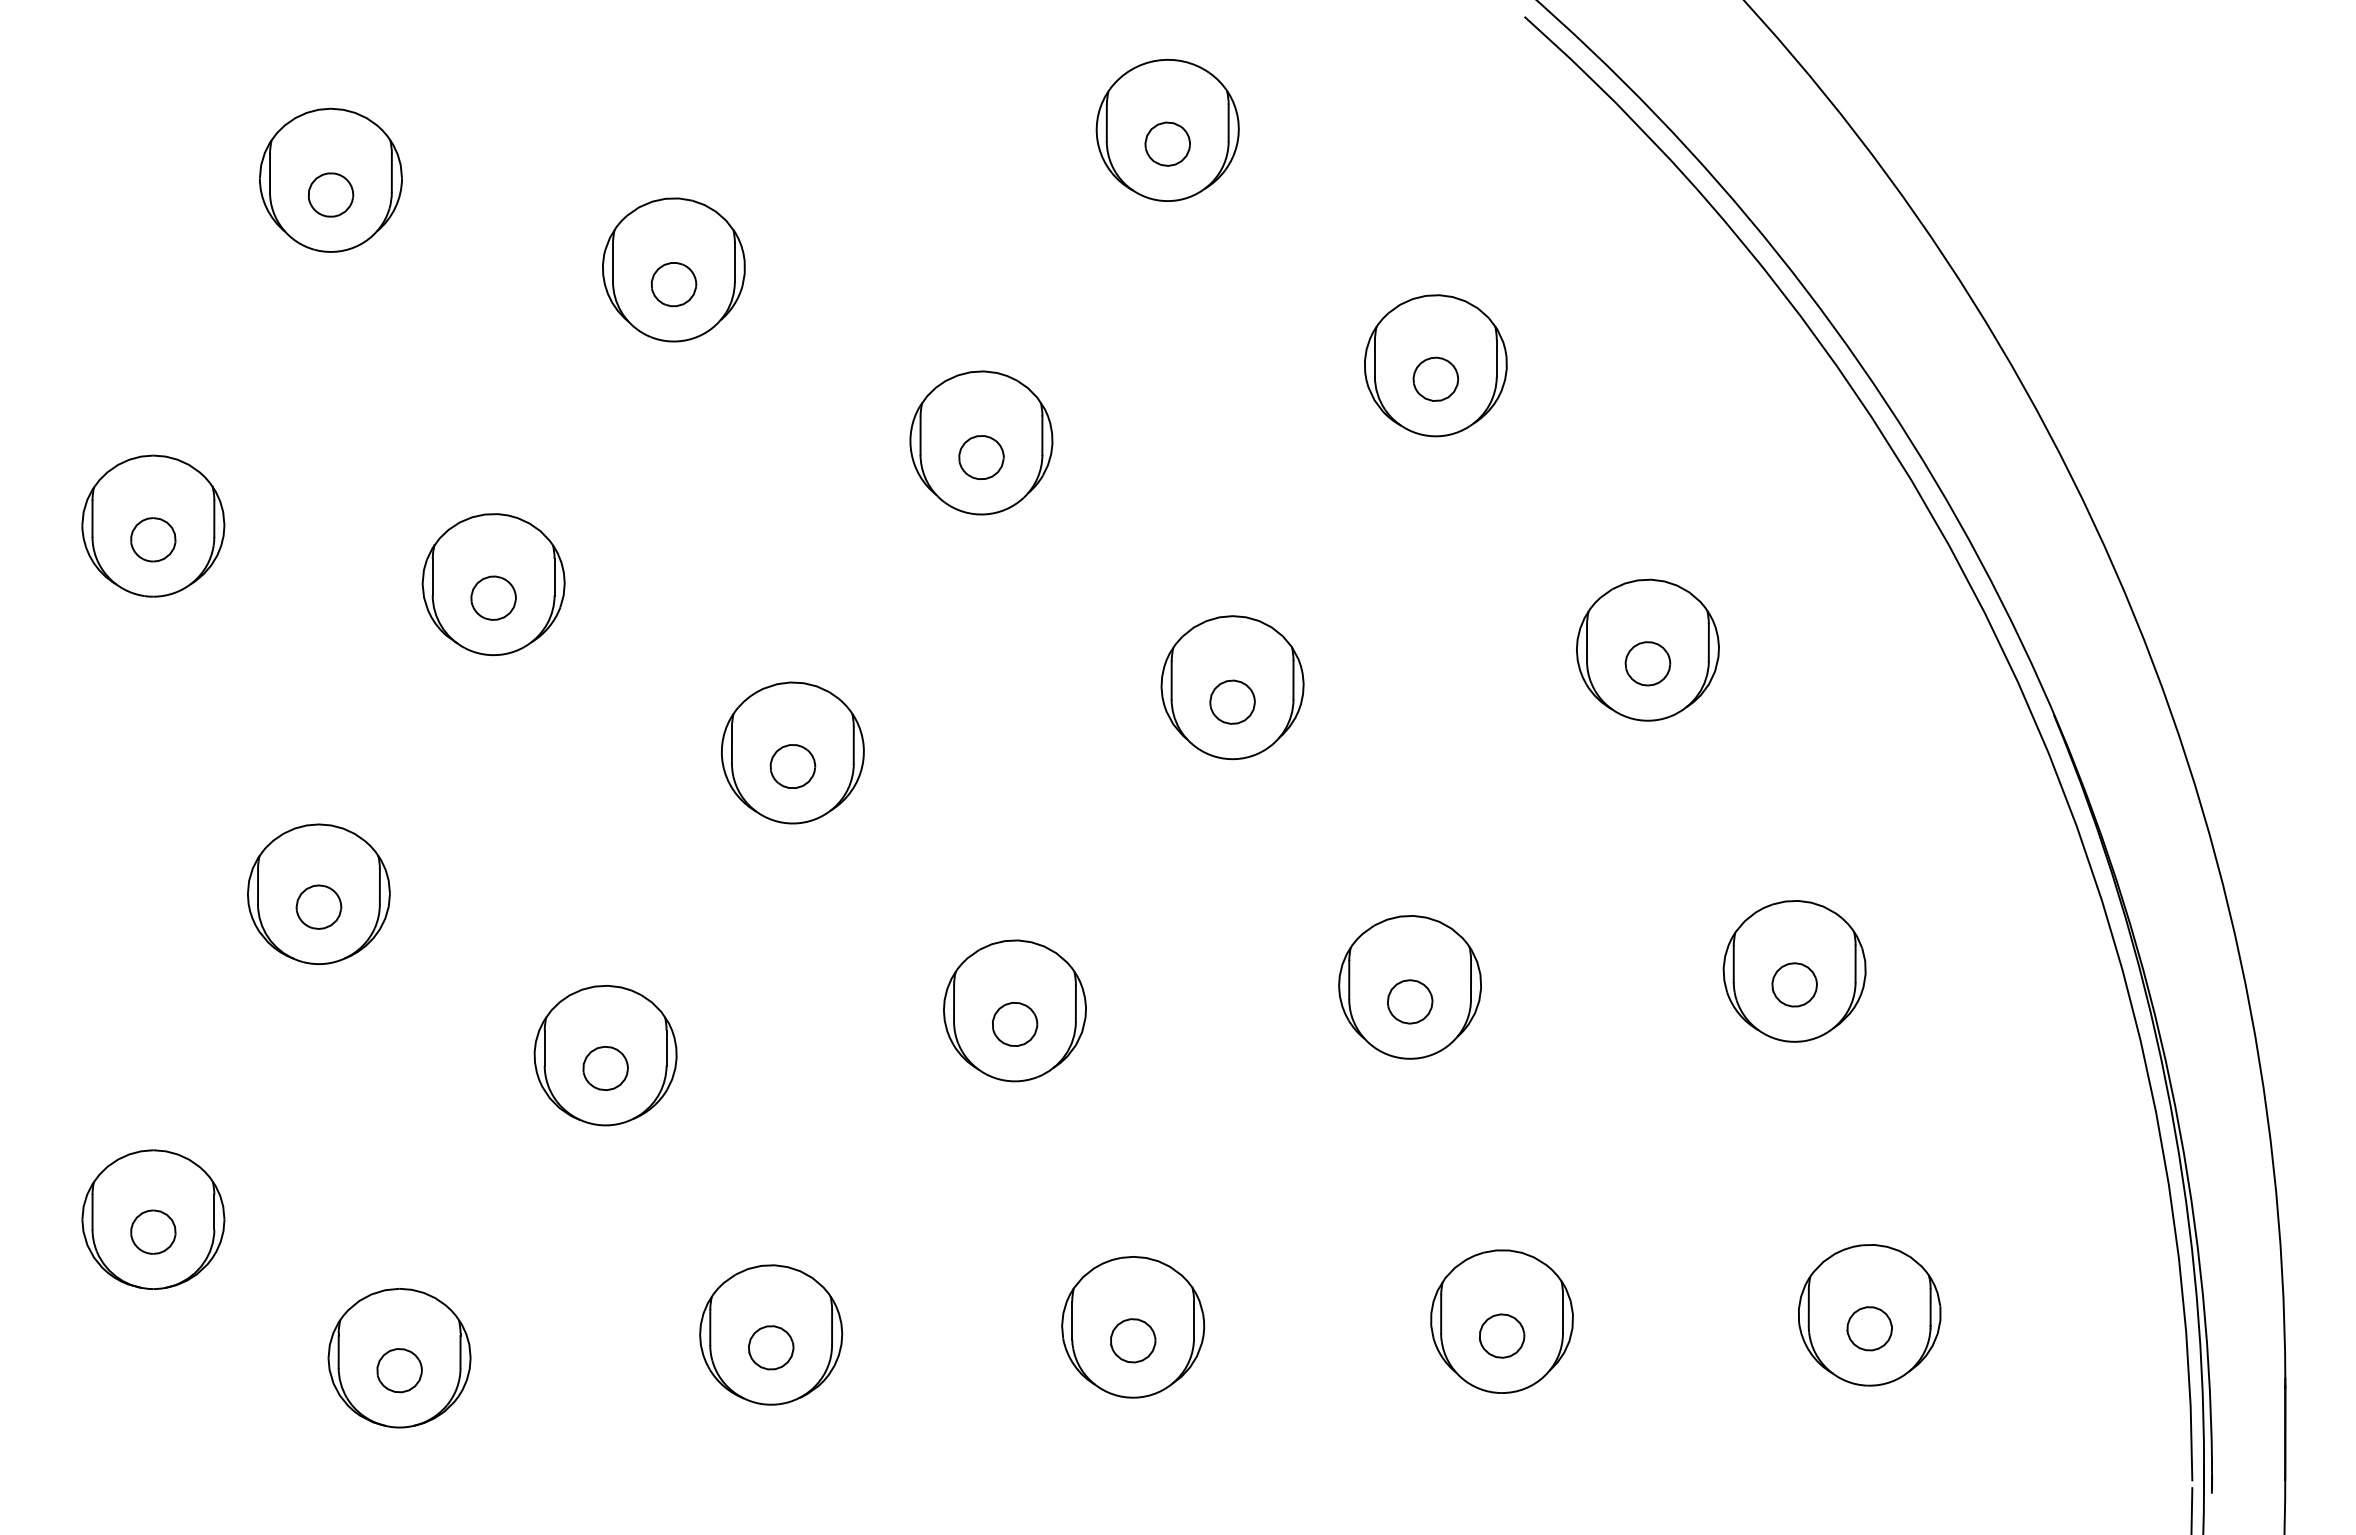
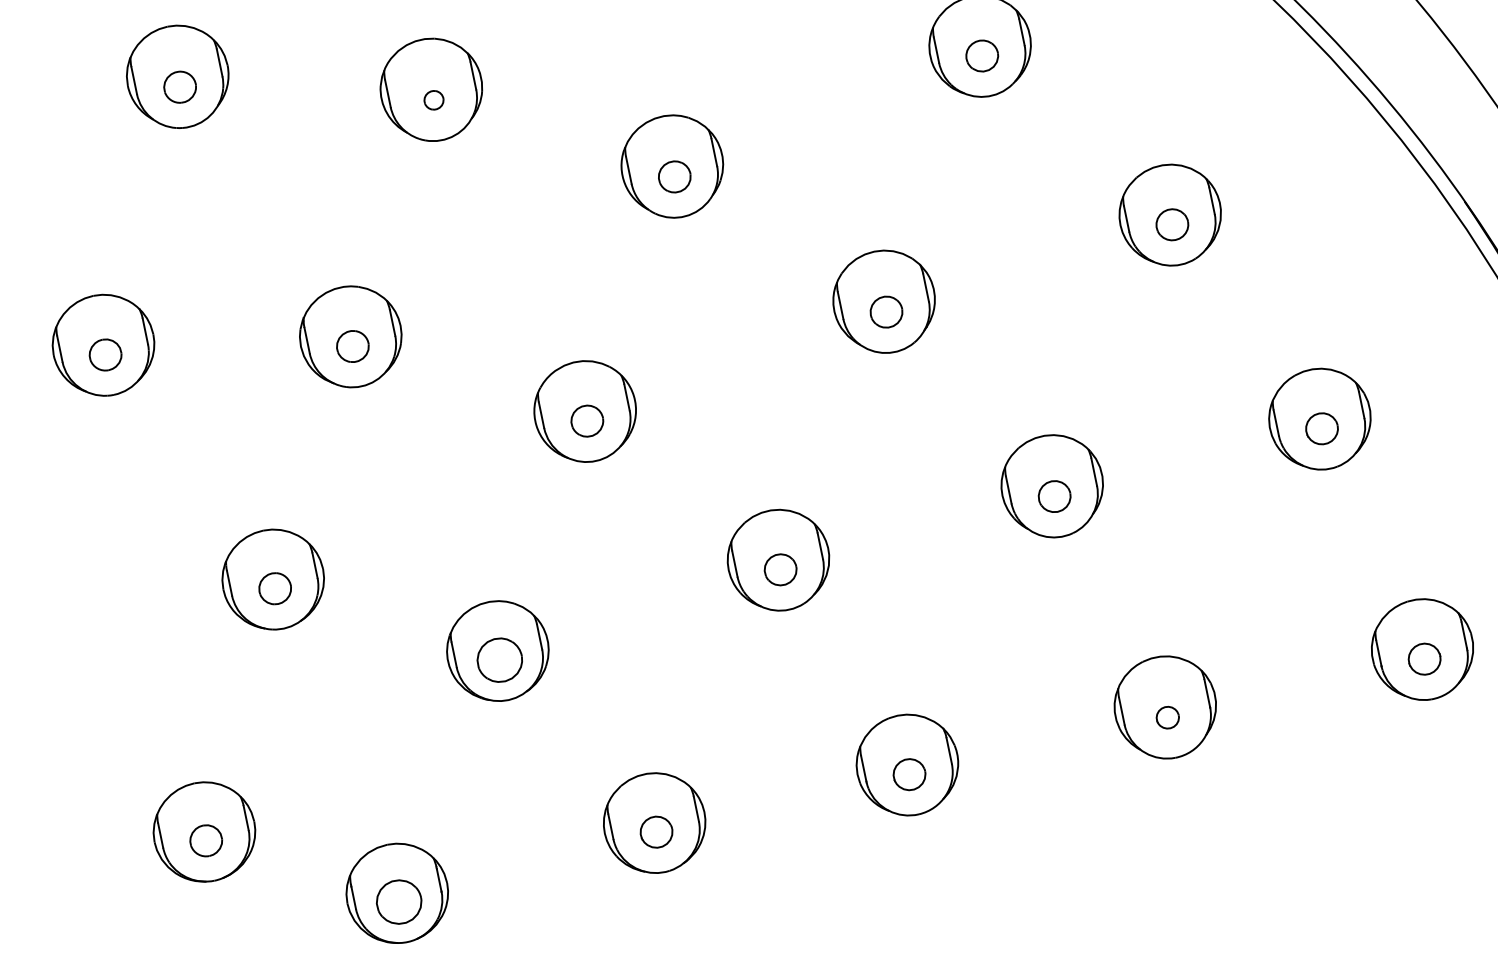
part: (674, 284) -> (434, 100), size x0.6
part: (605, 1068) -> (499, 660), size x1.4
part: (1502, 1335) -> (1167, 717), size x0.7
part: (399, 1370) -> (399, 902), size x1.4

